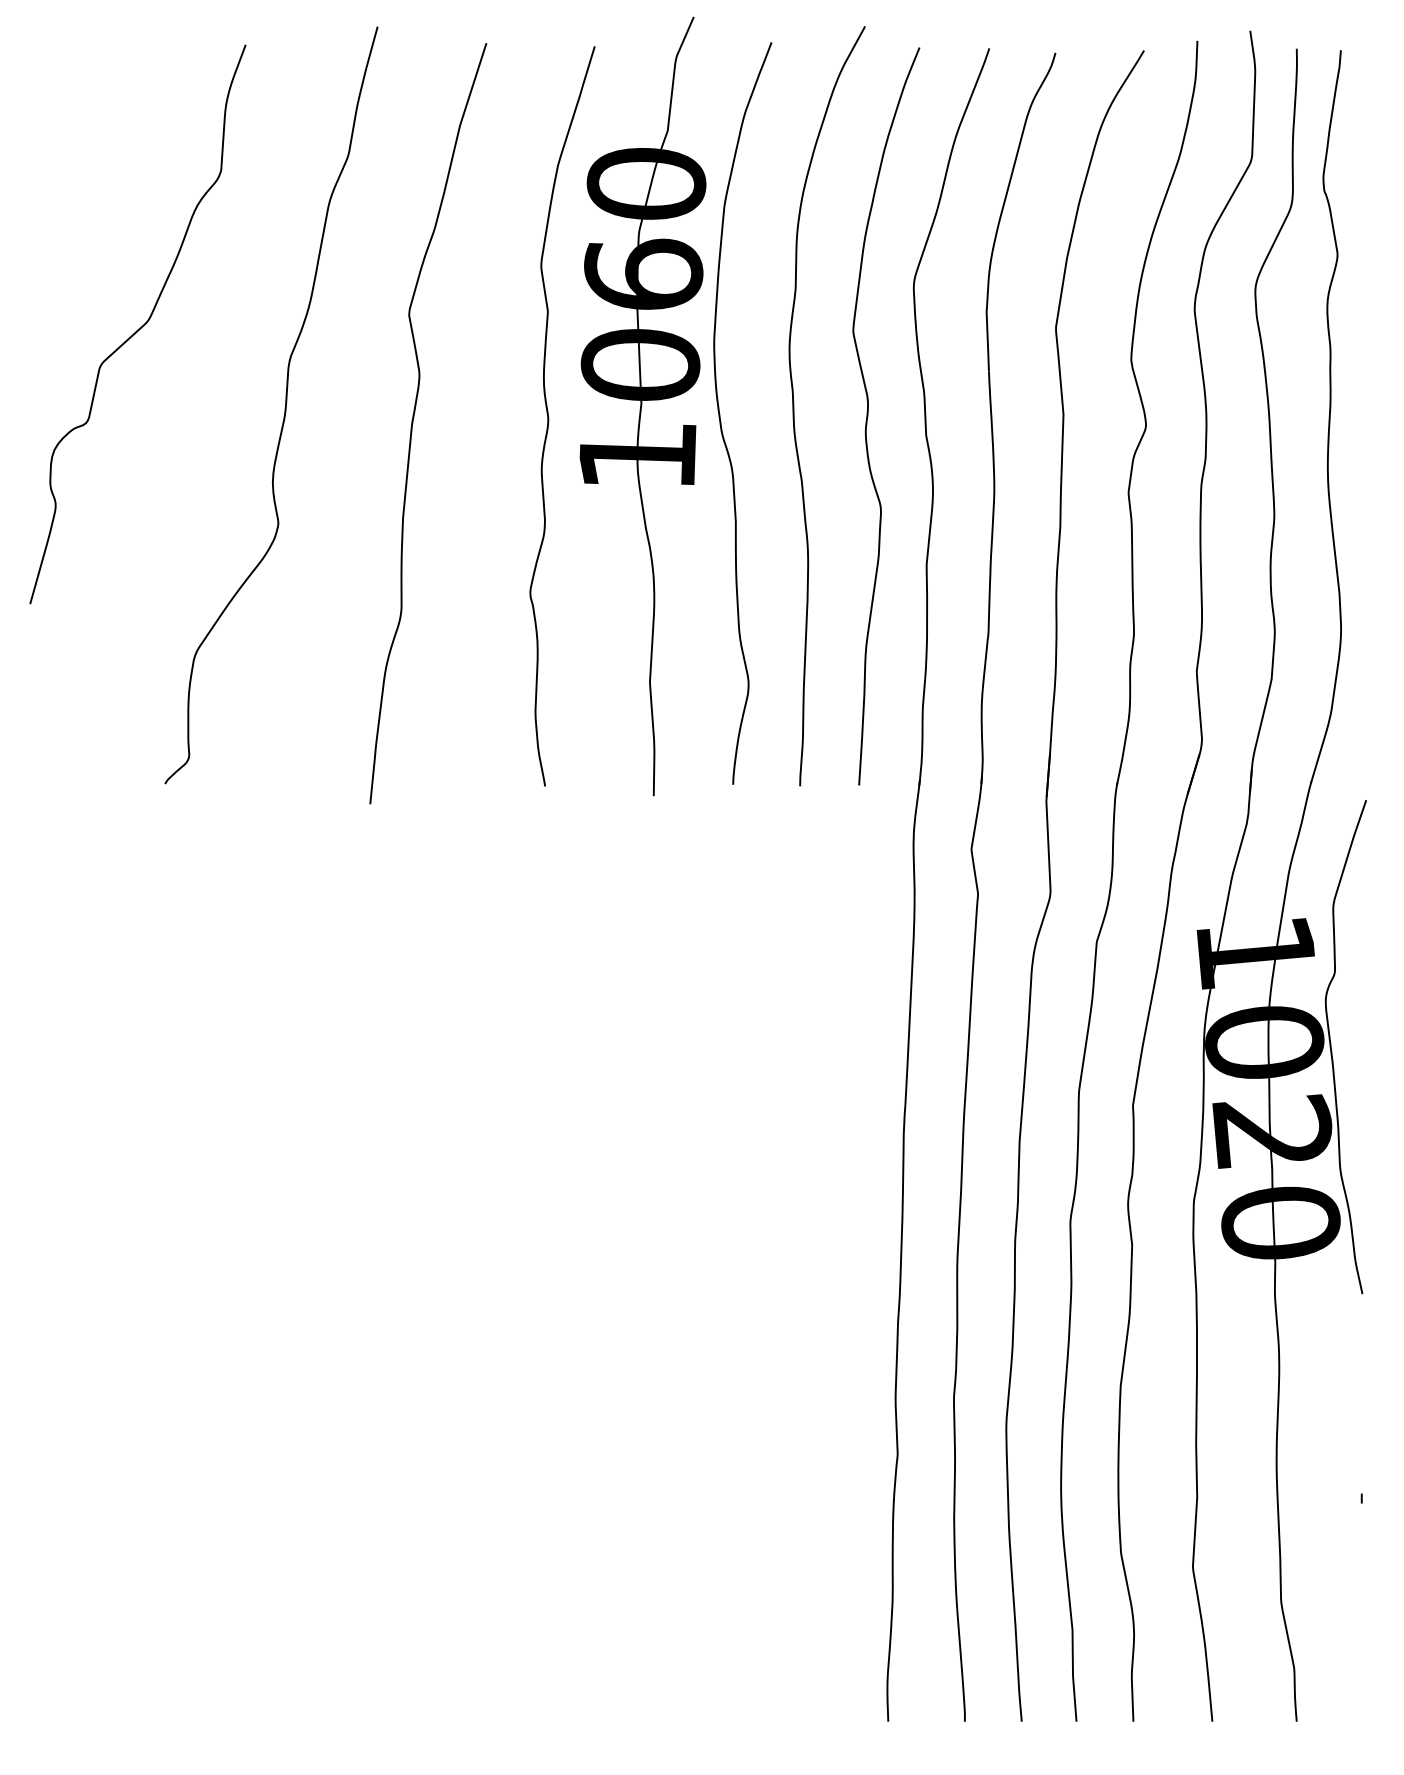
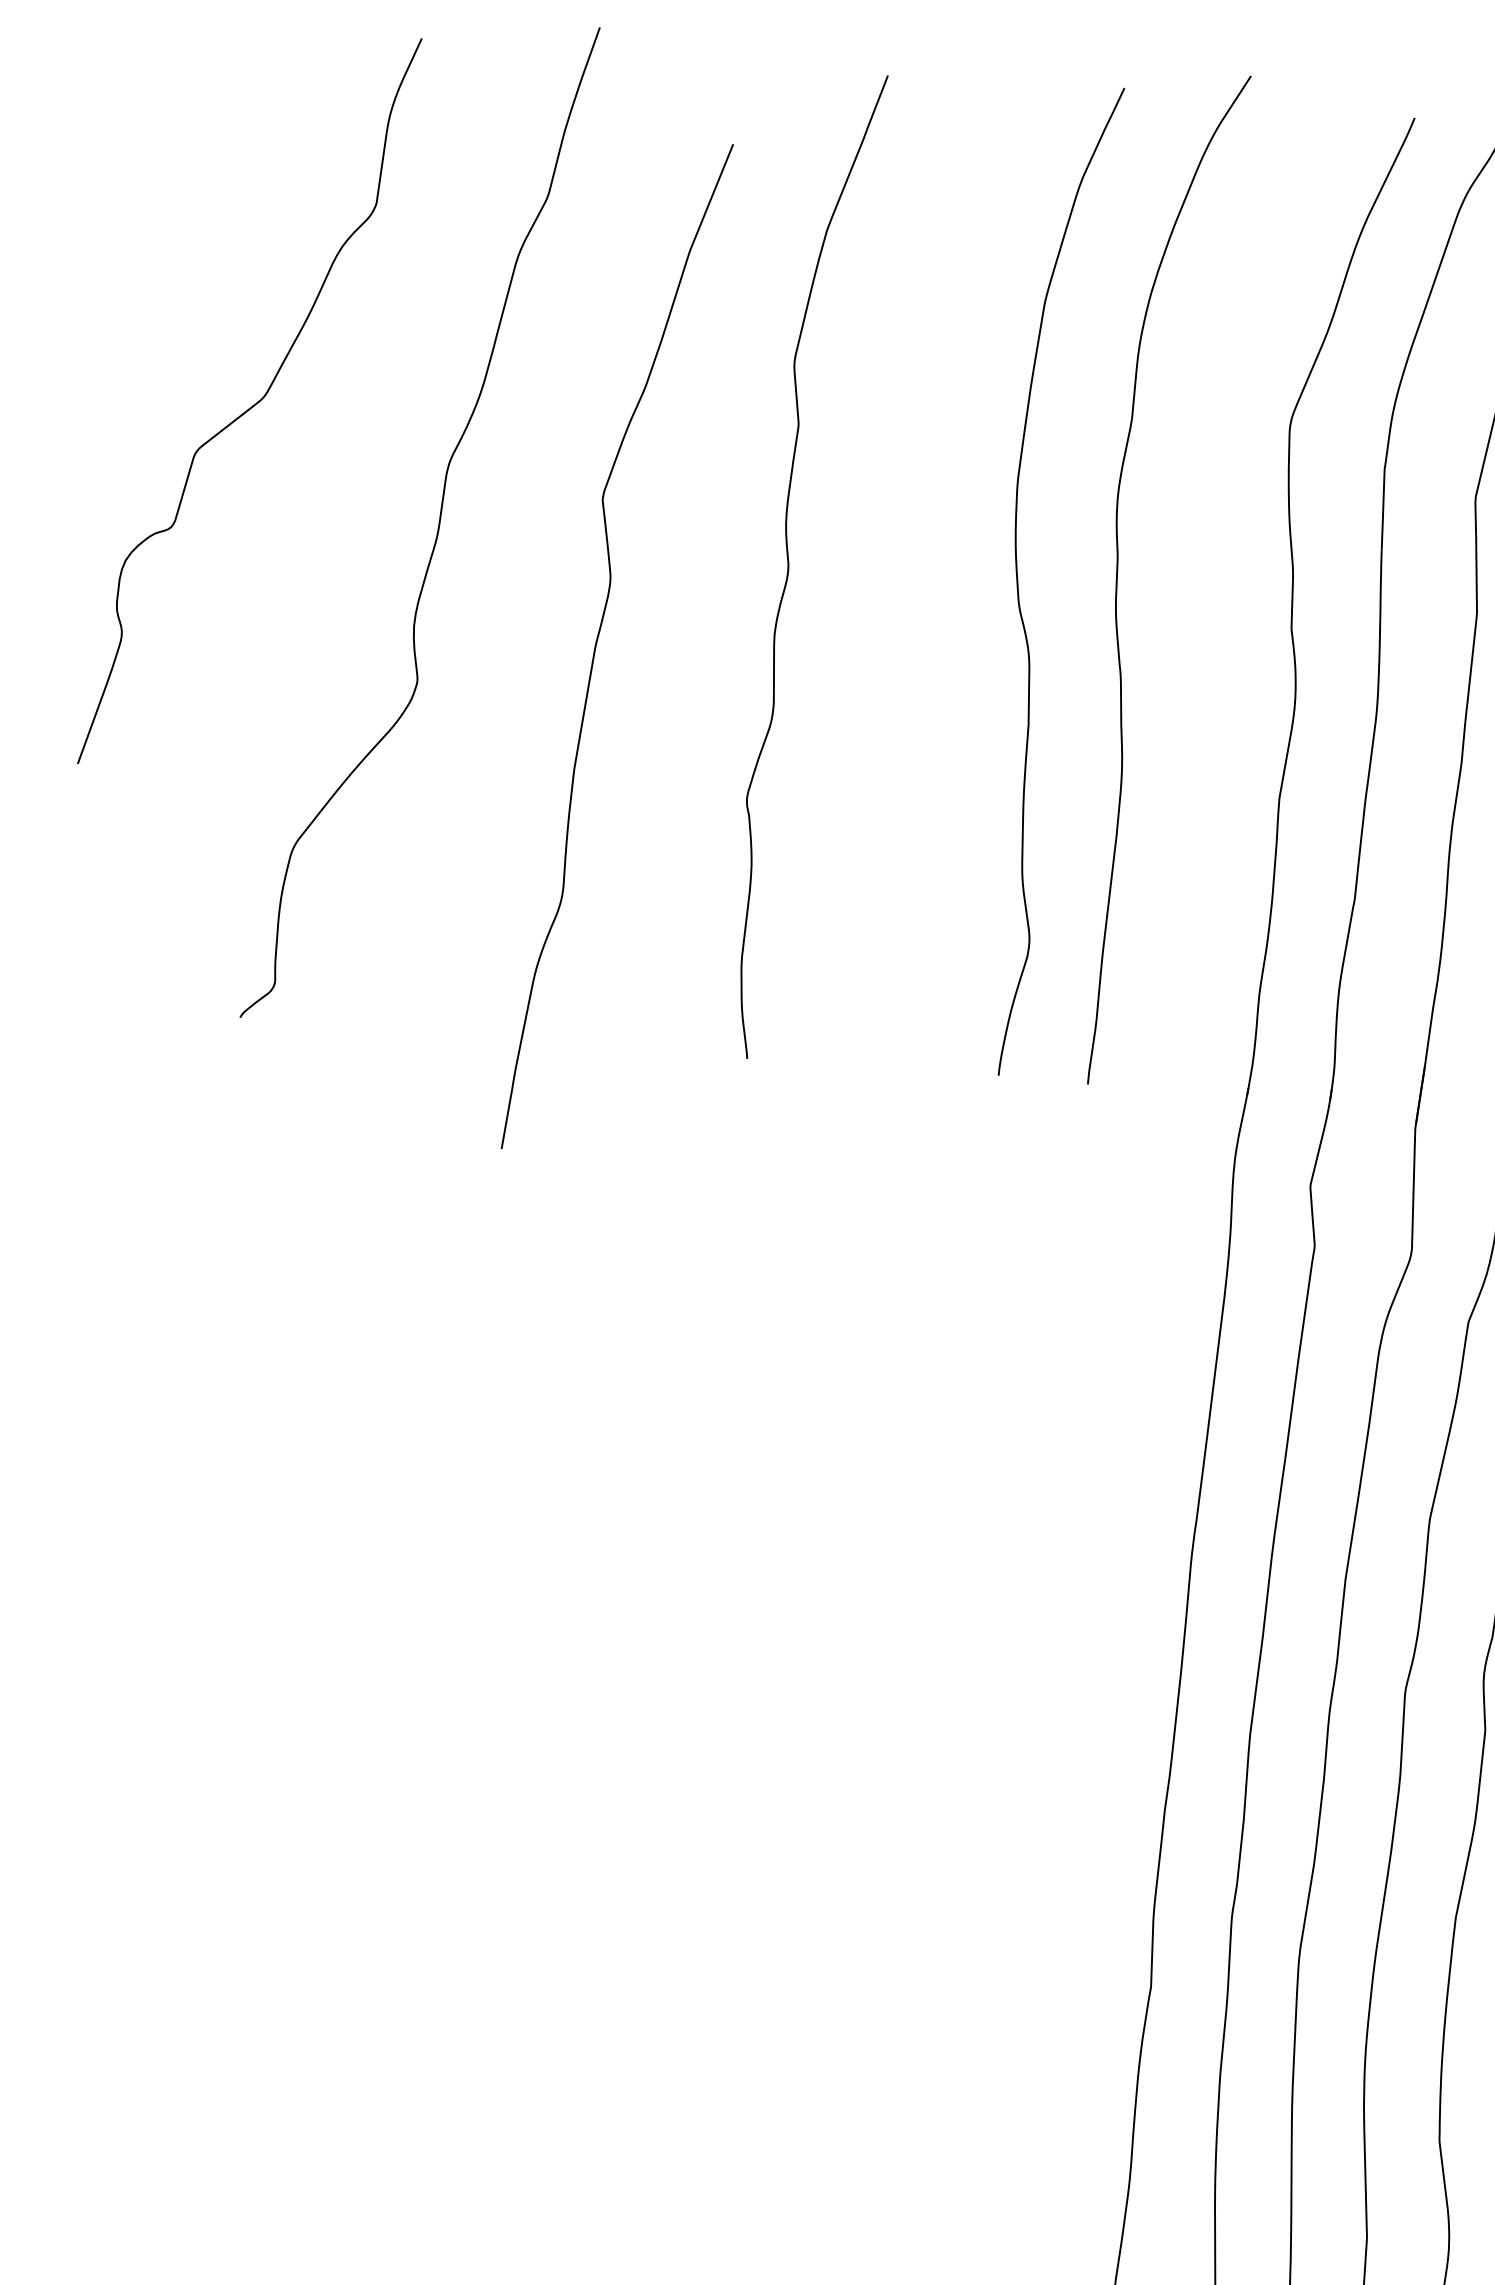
part: (642, 406) -> (915, 561), removed
curve: (868, 416) -> (1216, 597), removed
curve: (413, 423) -> (597, 644), moved

